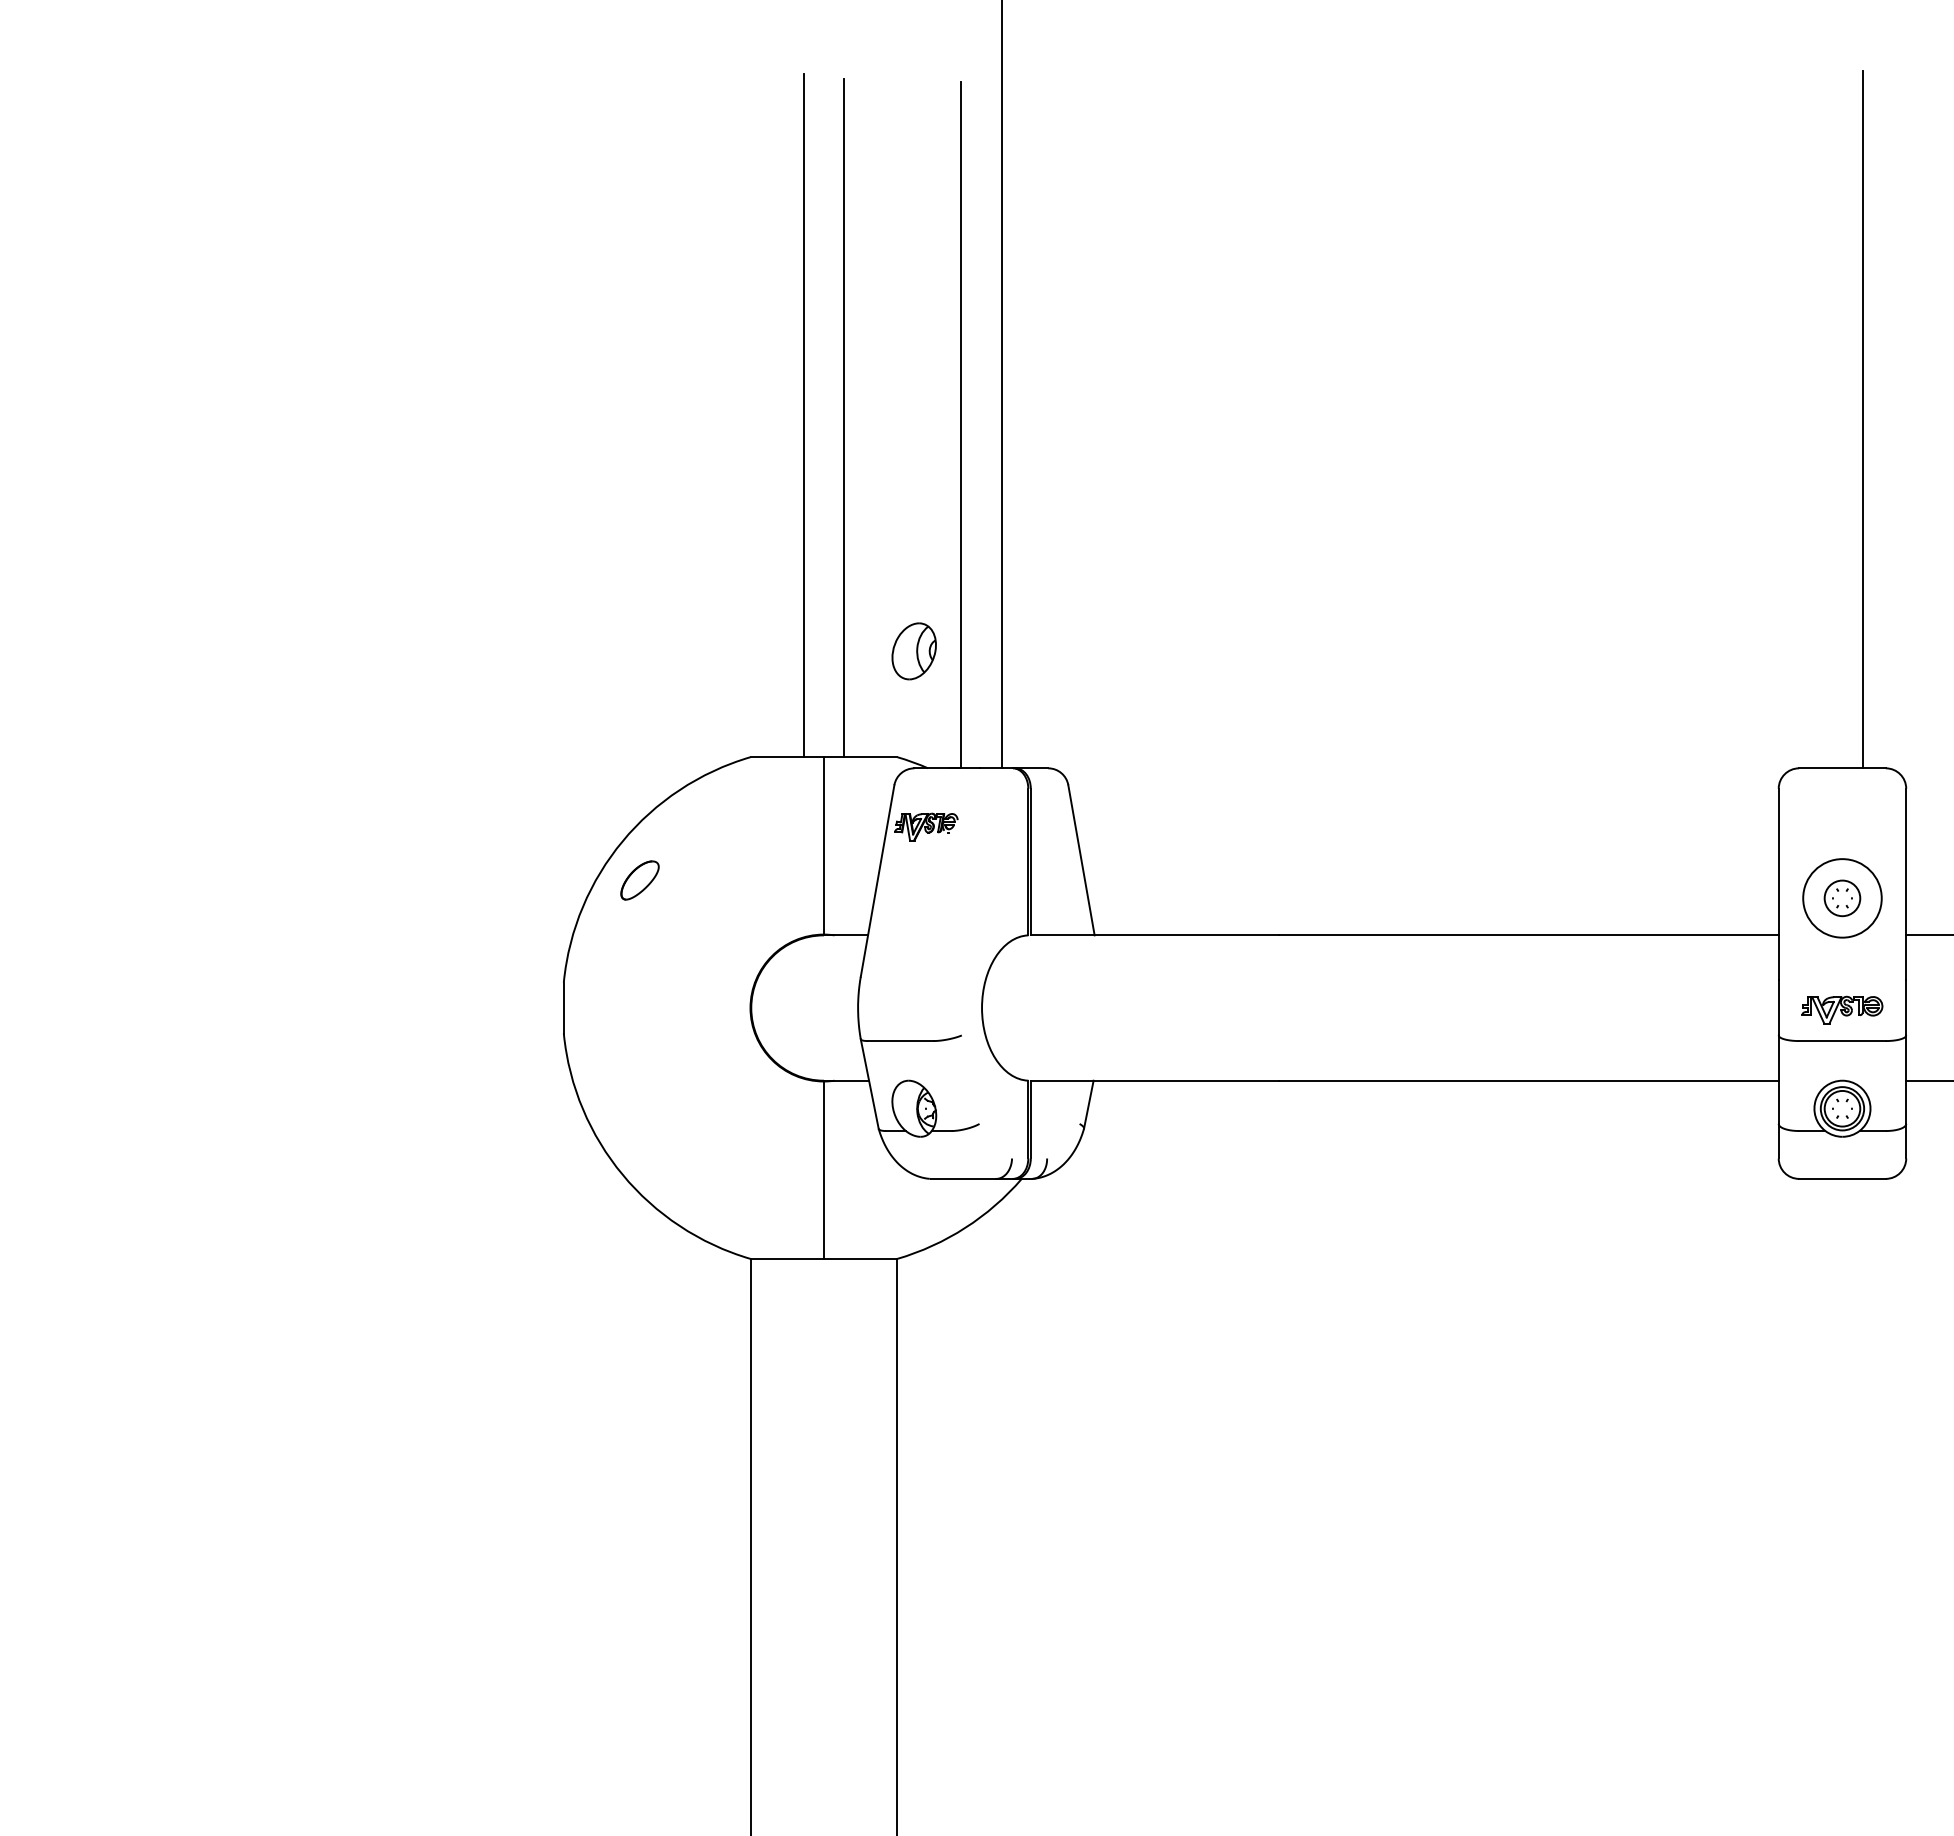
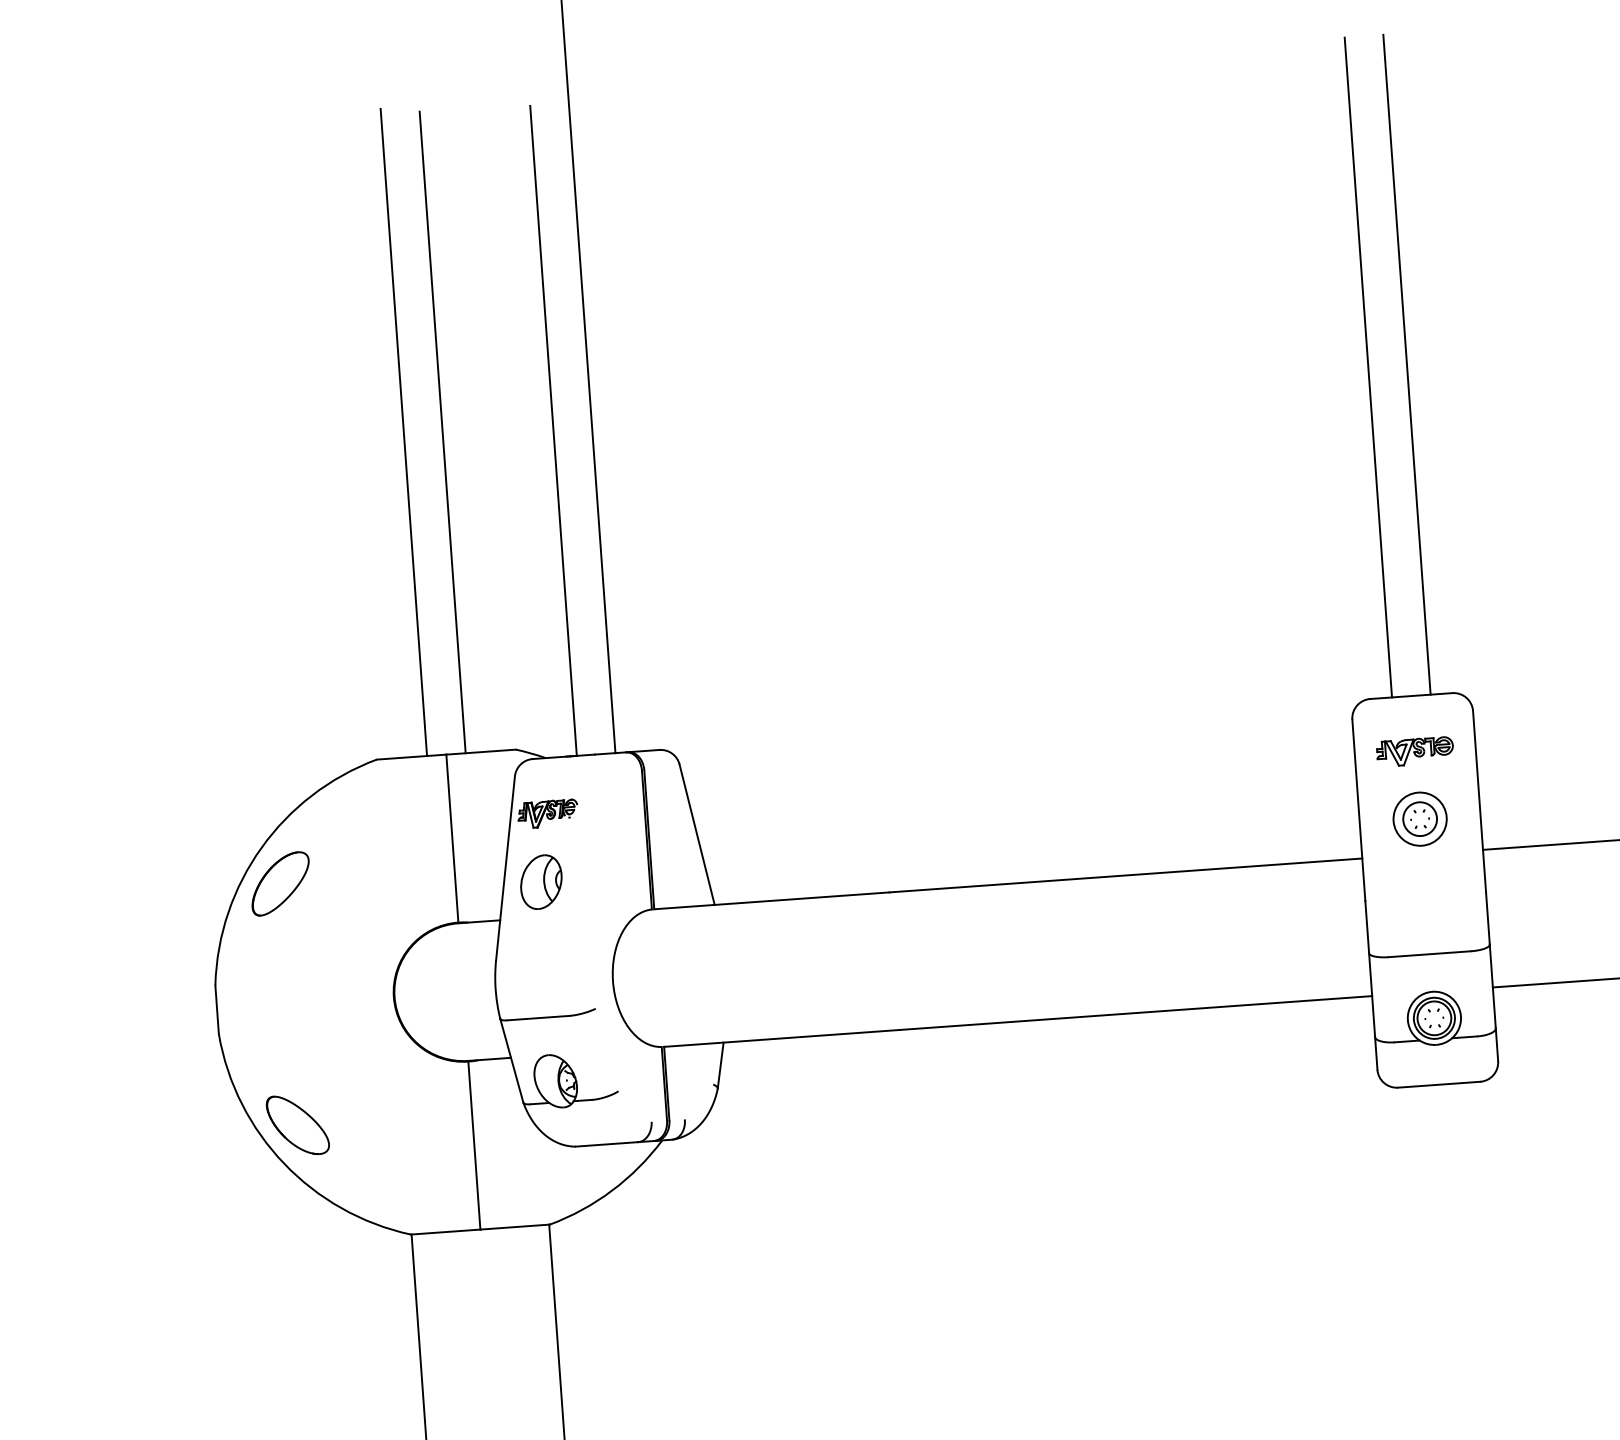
line: (1822, 419) -> (1368, 367), added
part: (913, 651) -> (540, 882), moved
part: (639, 880) -> (280, 883), size x1.67
circle: (1842, 898) -> (1420, 819), size x0.71
part: (1842, 1009) -> (1415, 751), moved
part: (639, 1135) -> (297, 1125), added

